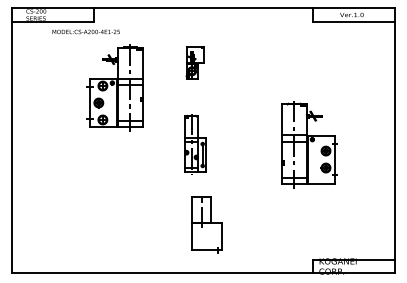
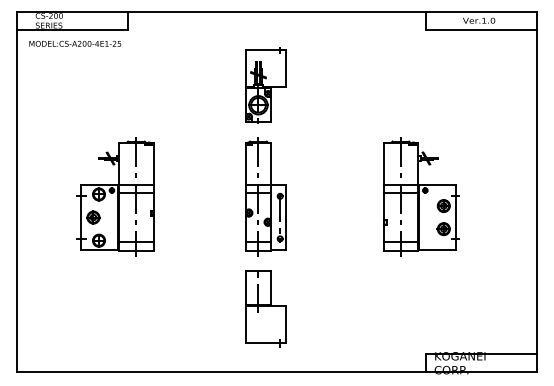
text: (86, 31) -> (75, 43), moved
part: (195, 62) -> (265, 85), size x1.67
part: (115, 87) -> (115, 196), moved
part: (195, 144) -> (265, 196), size x1.43
part: (206, 224) -> (265, 308), moved

